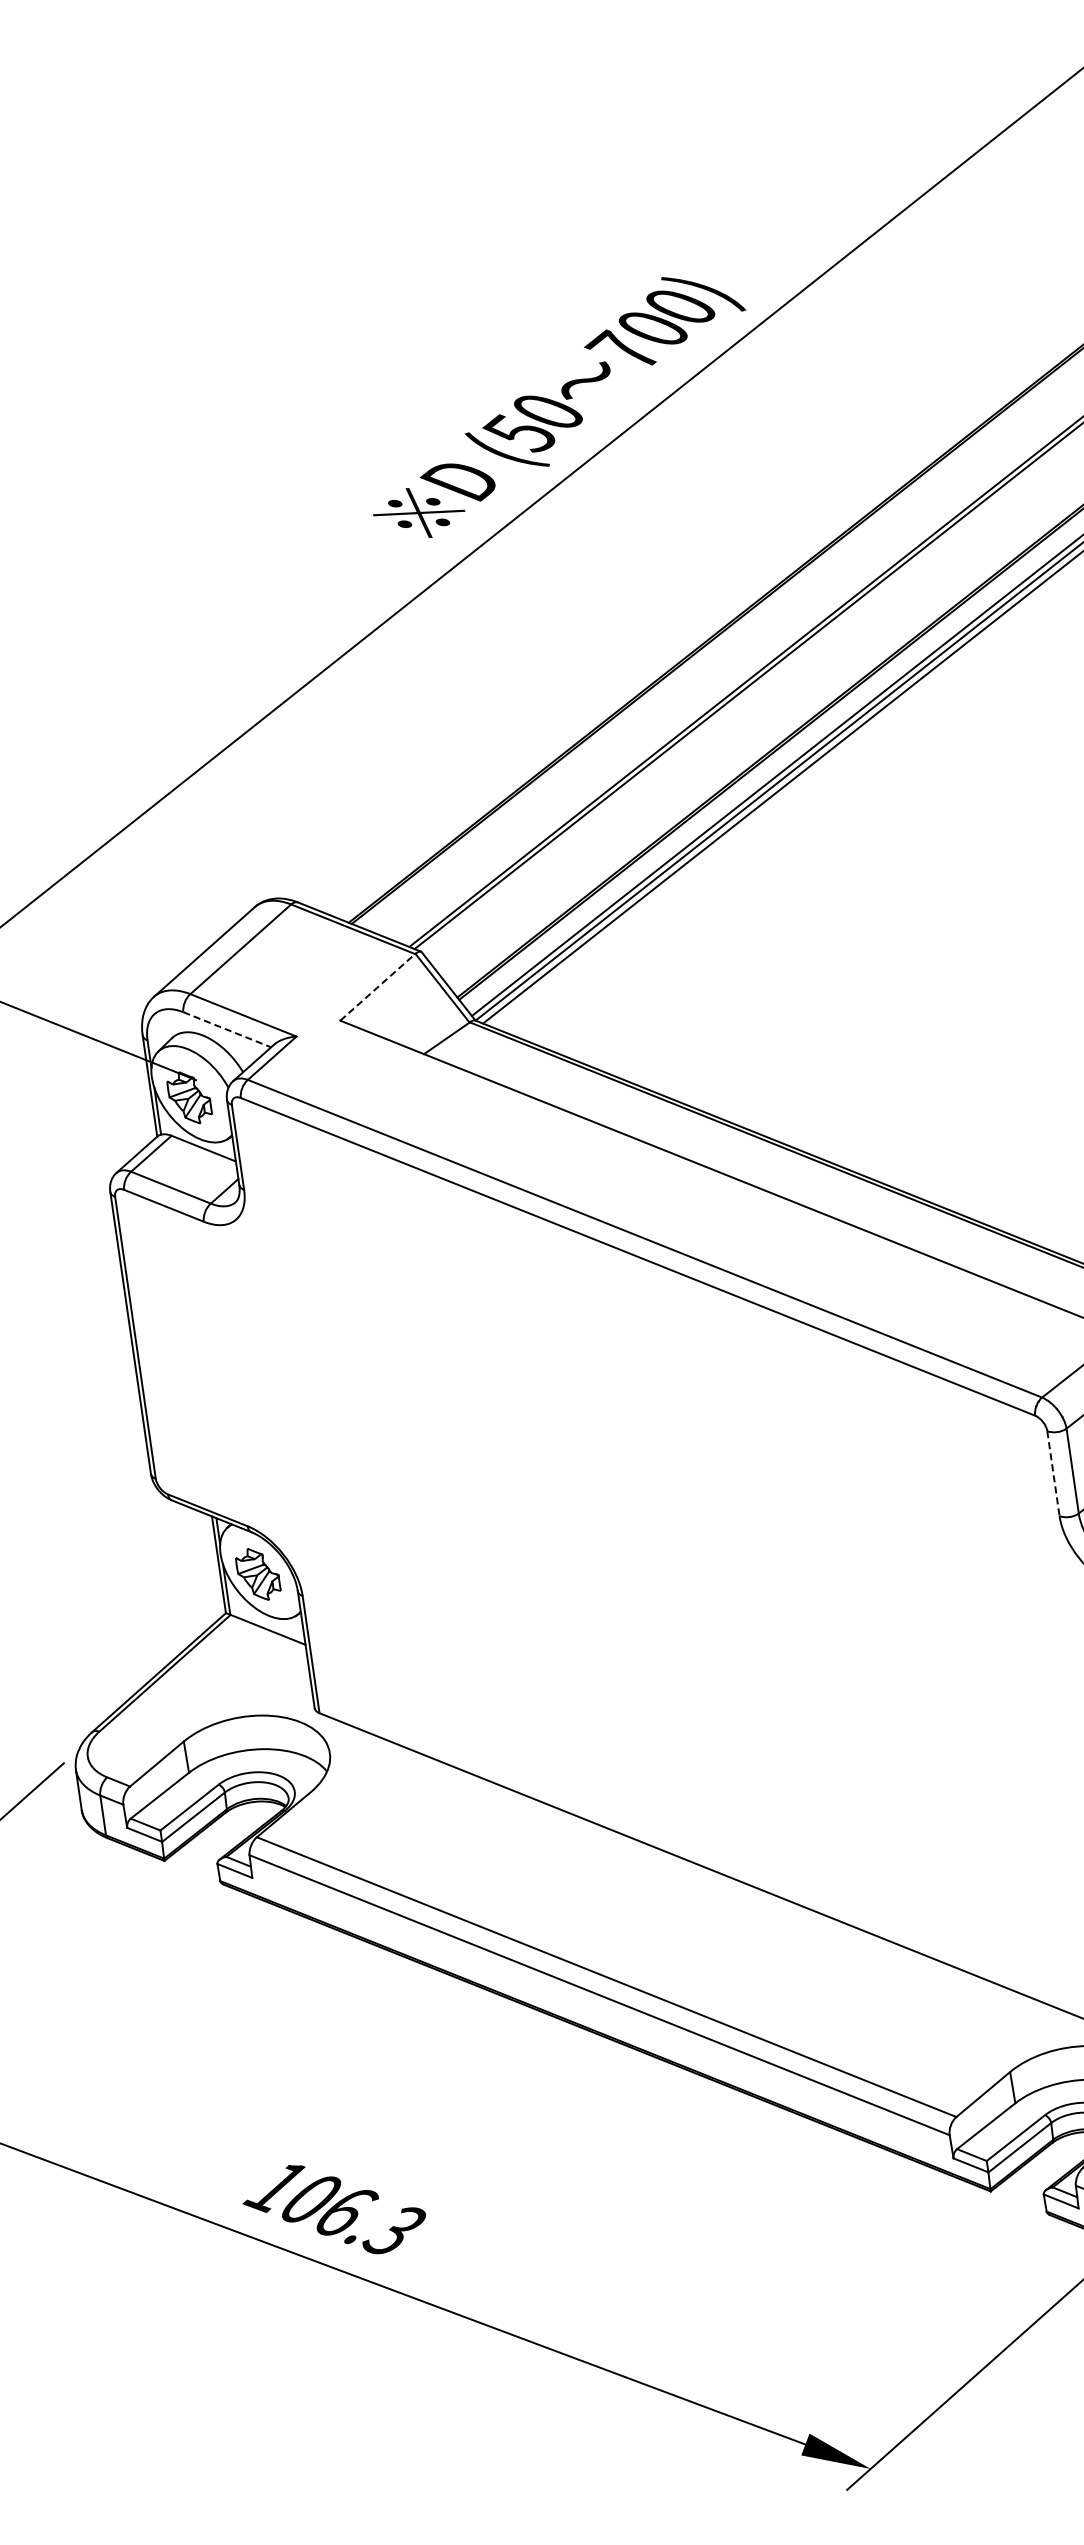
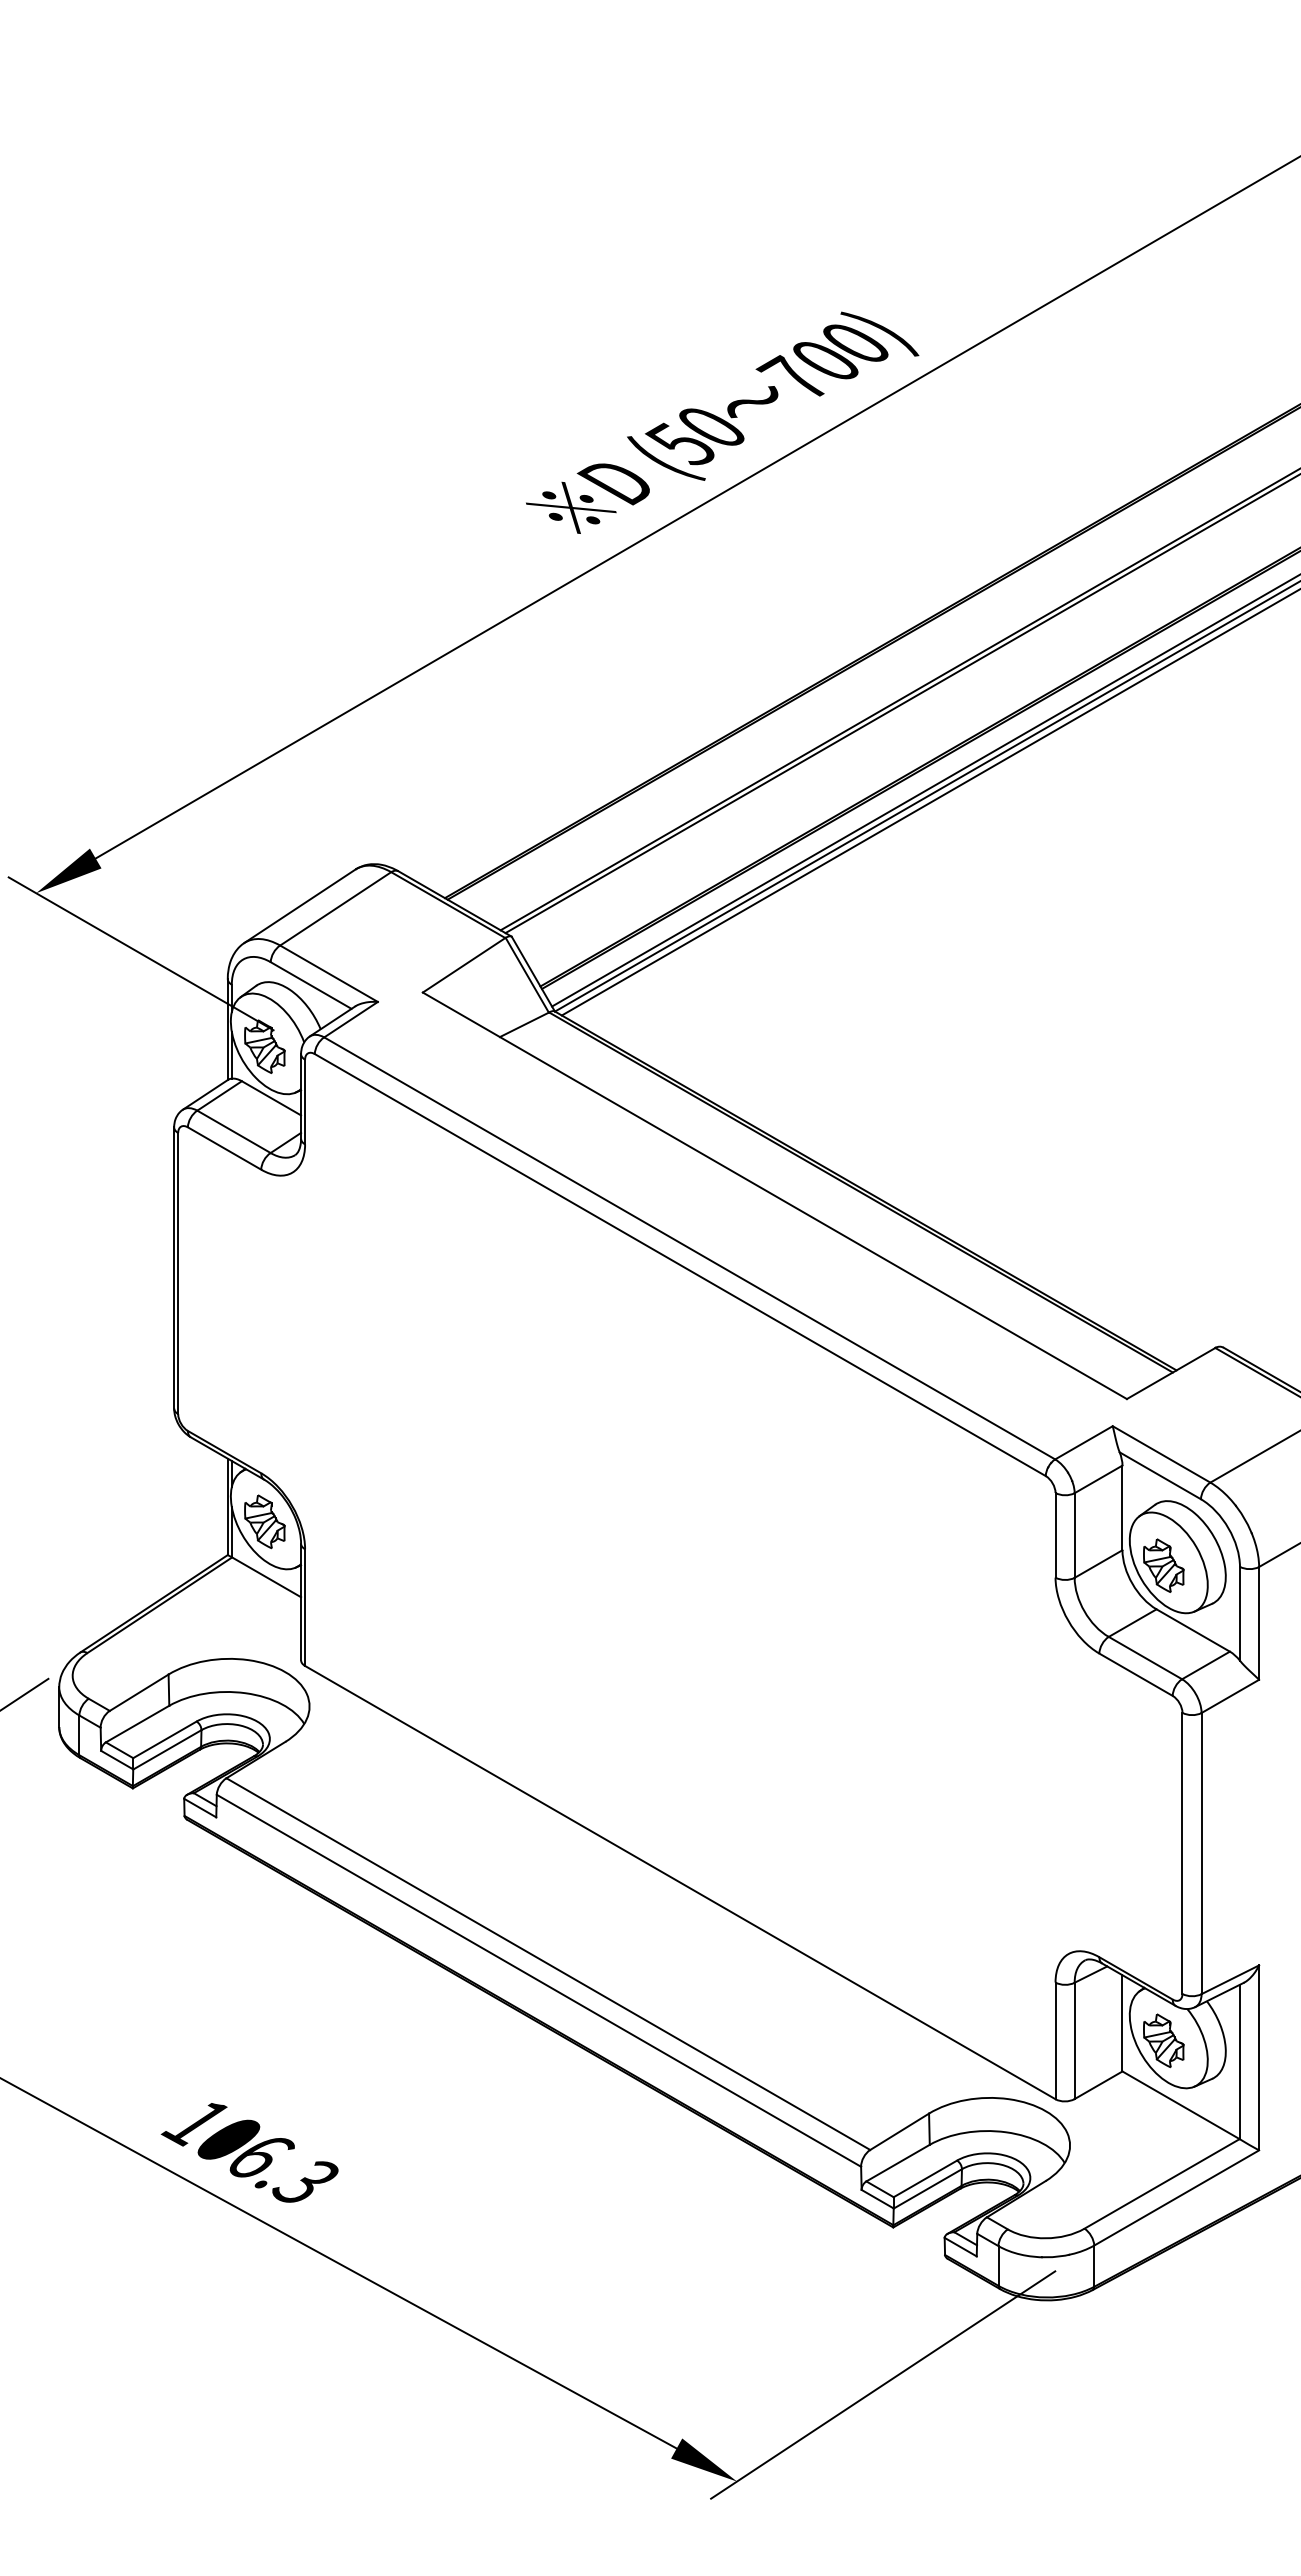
line: (378, 987) -> (464, 965), dashed -> solid
line: (227, 1029) -> (311, 985), dashed -> solid
line: (1053, 1473) -> (1055, 1535), dashed -> solid

